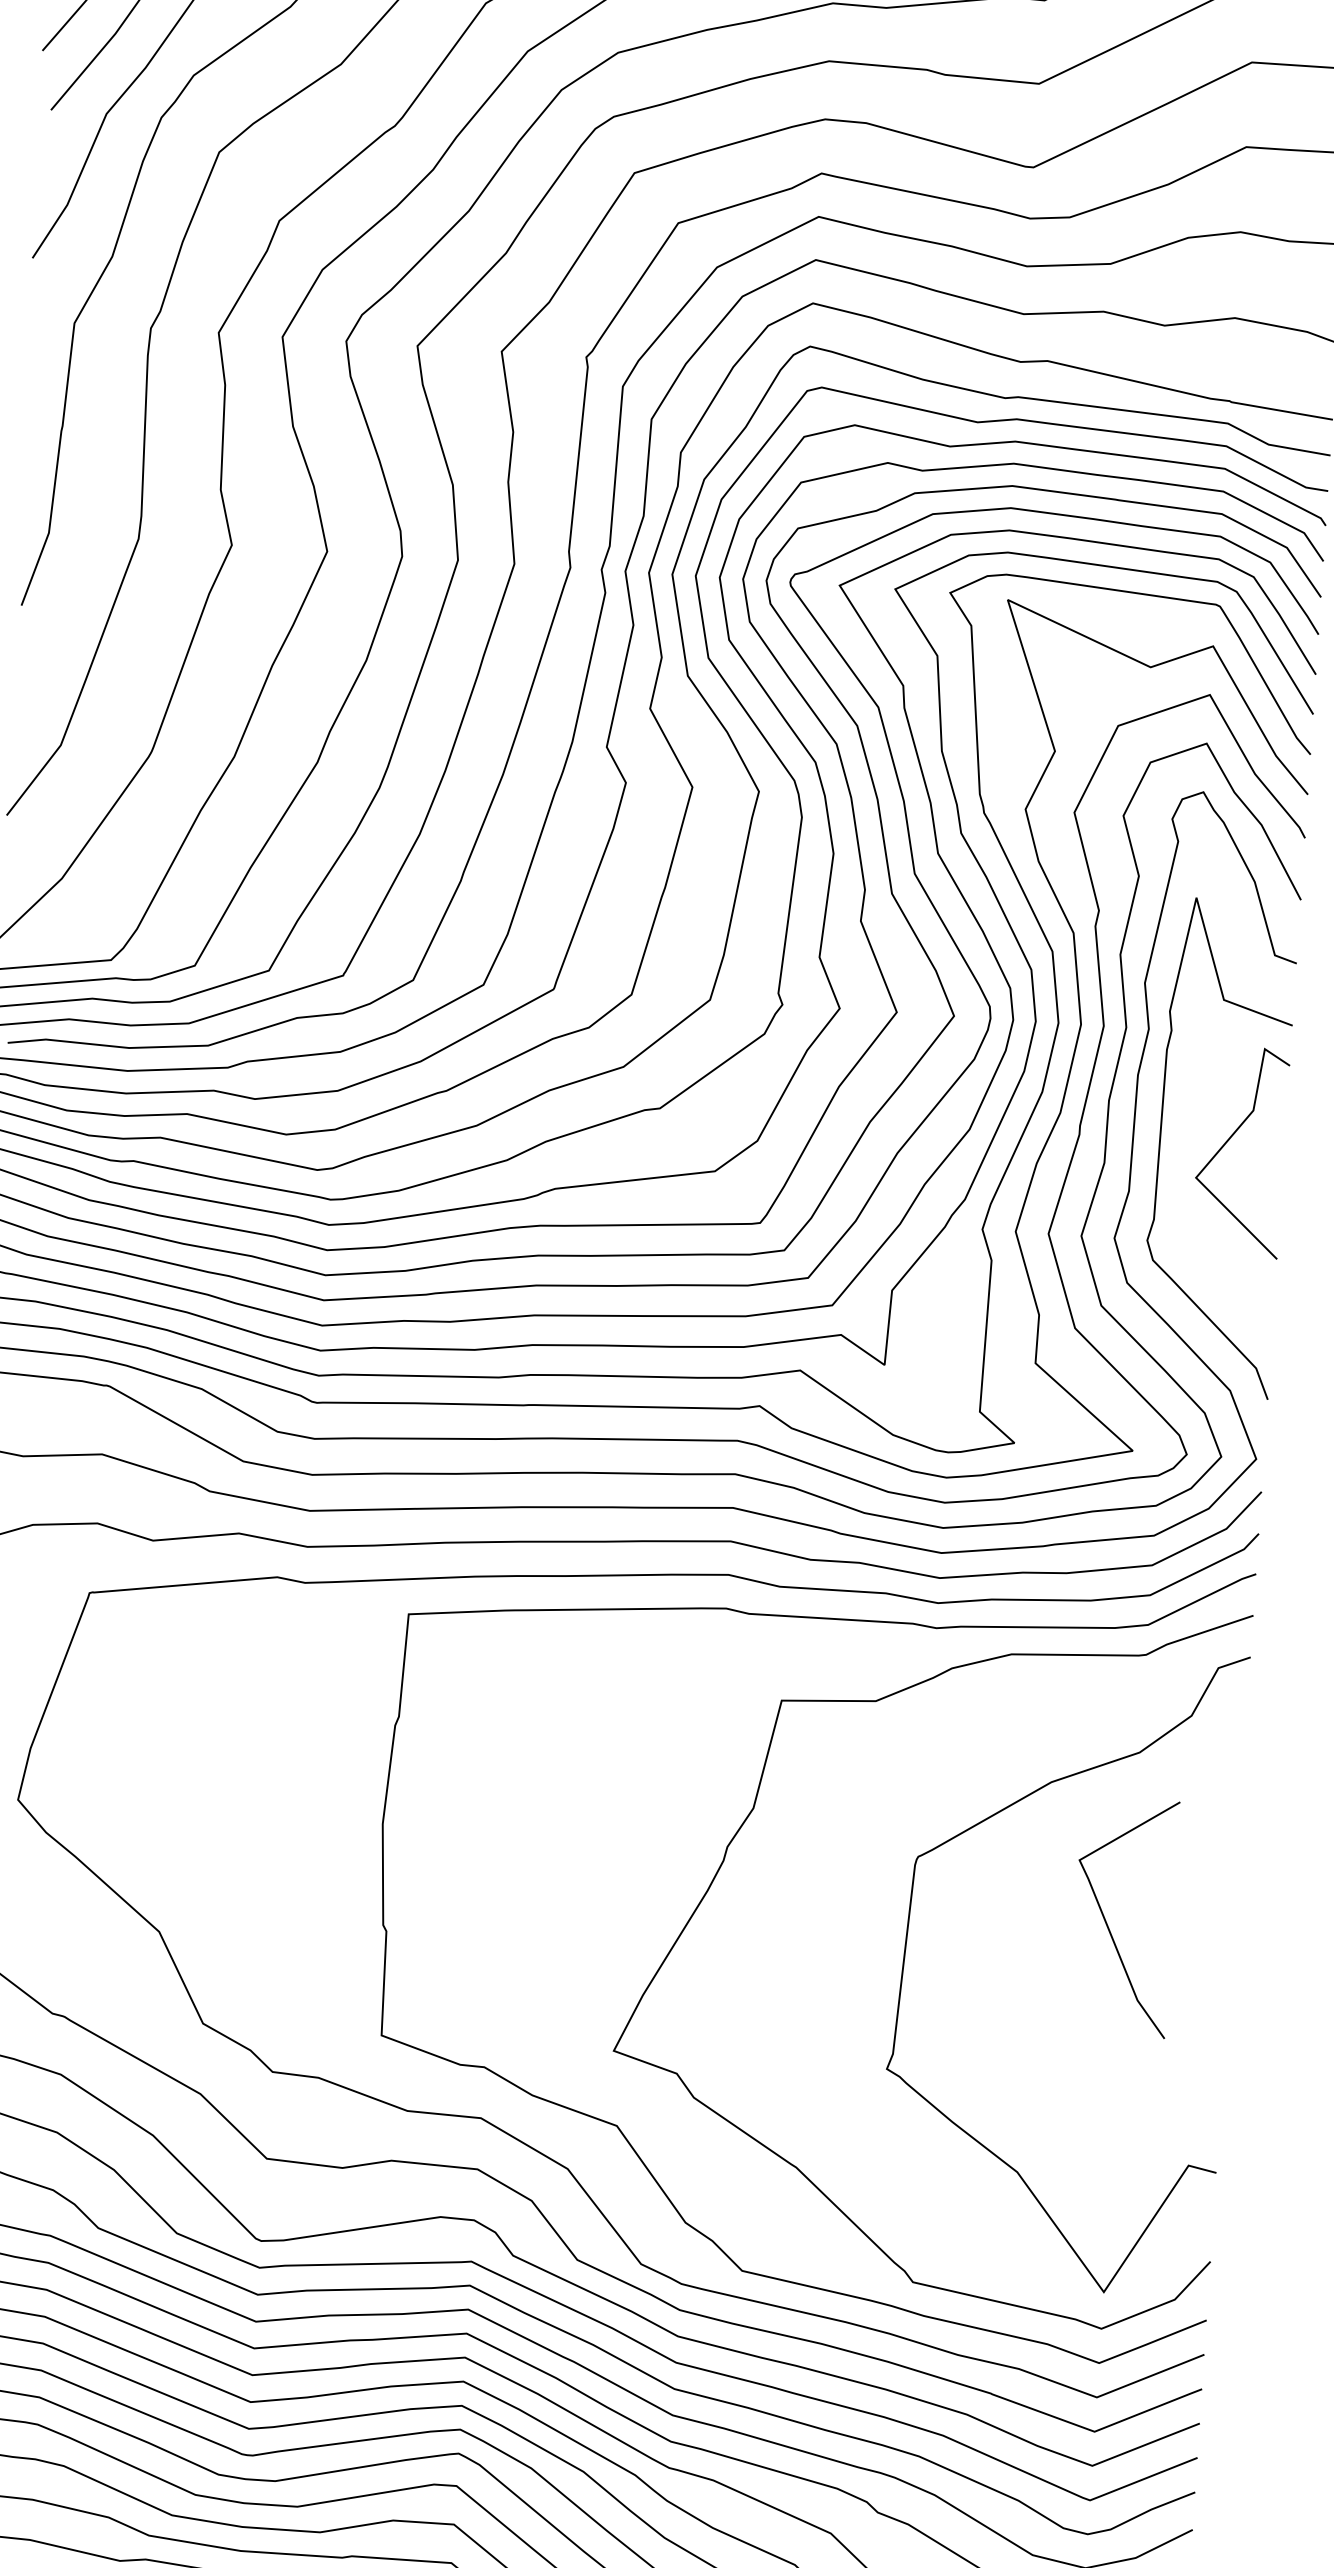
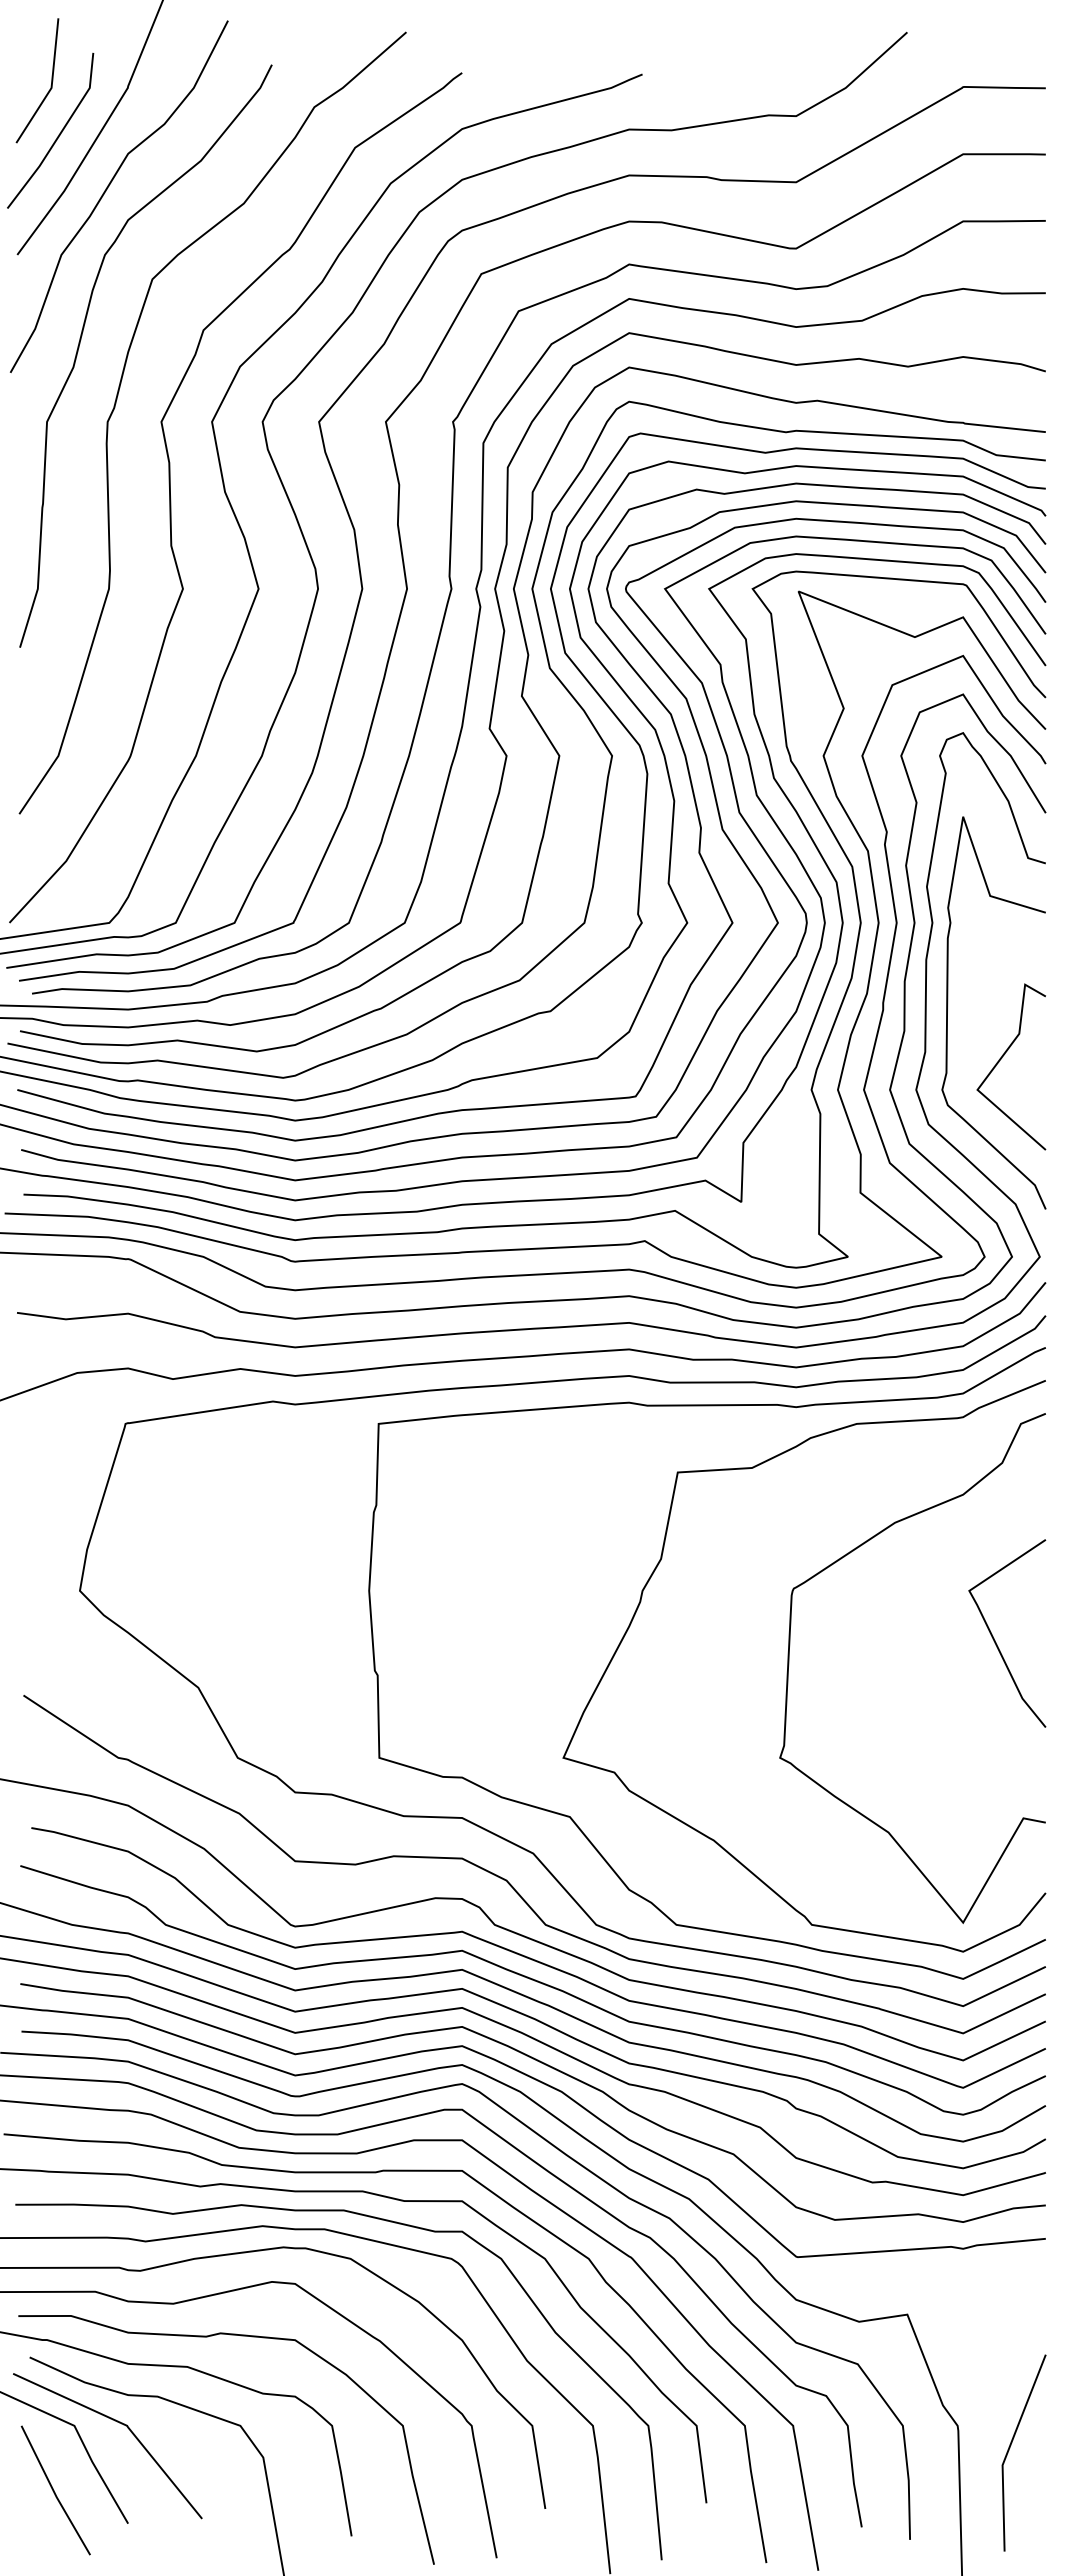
line: (1230, 1140) -> (1002, 1058), moved
line: (1108, 1924) -> (995, 1640), moved

